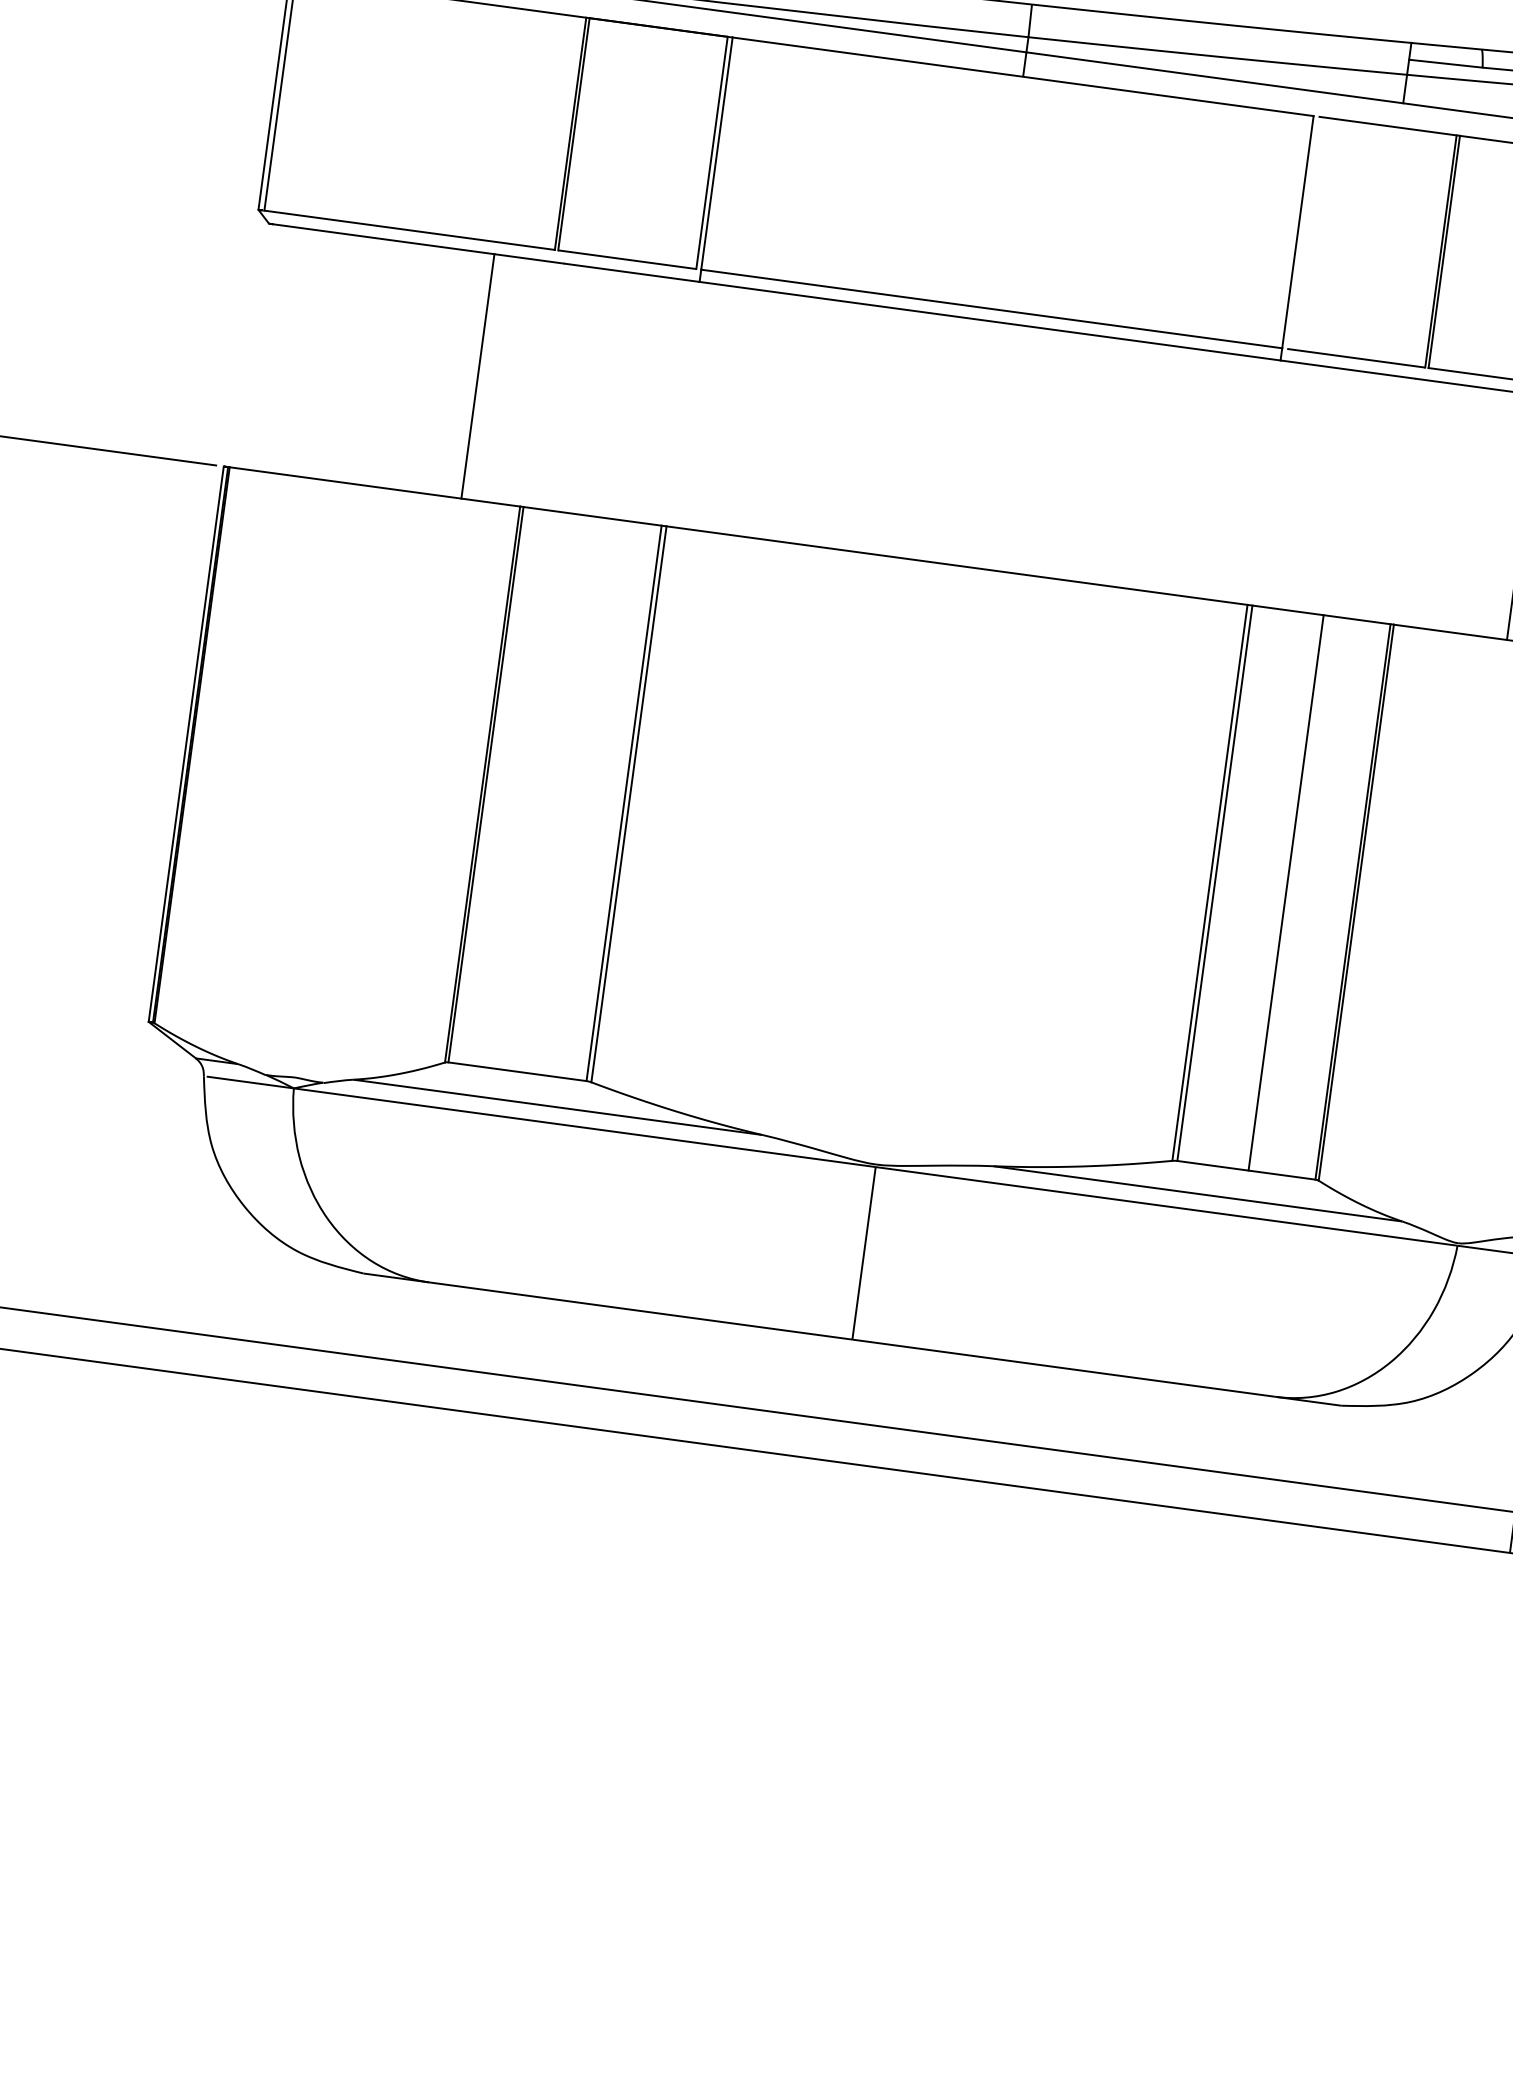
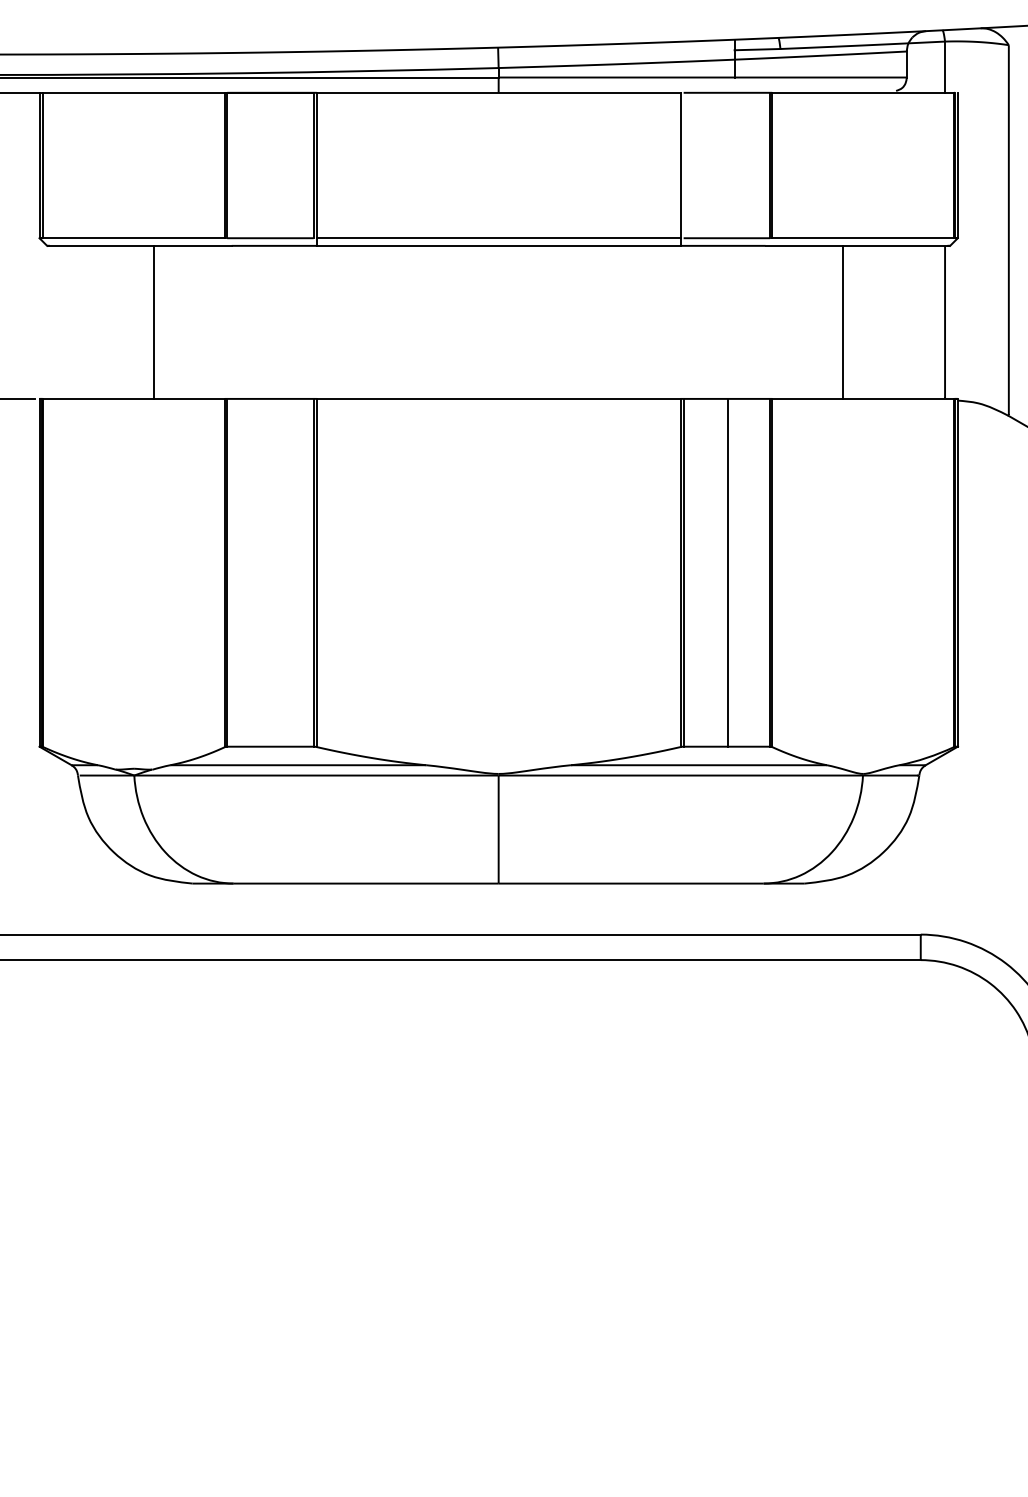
line: (478, 375) -> (154, 321), moved

